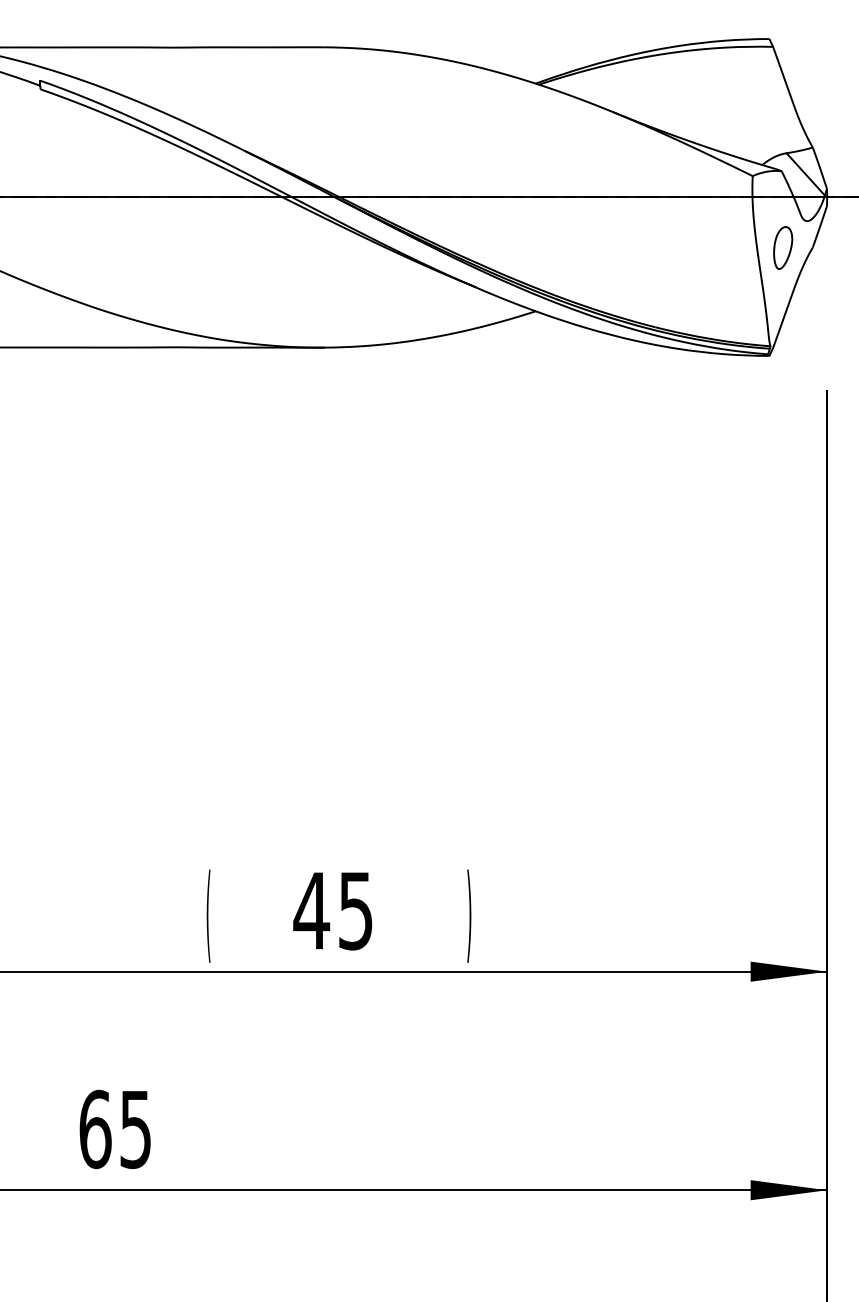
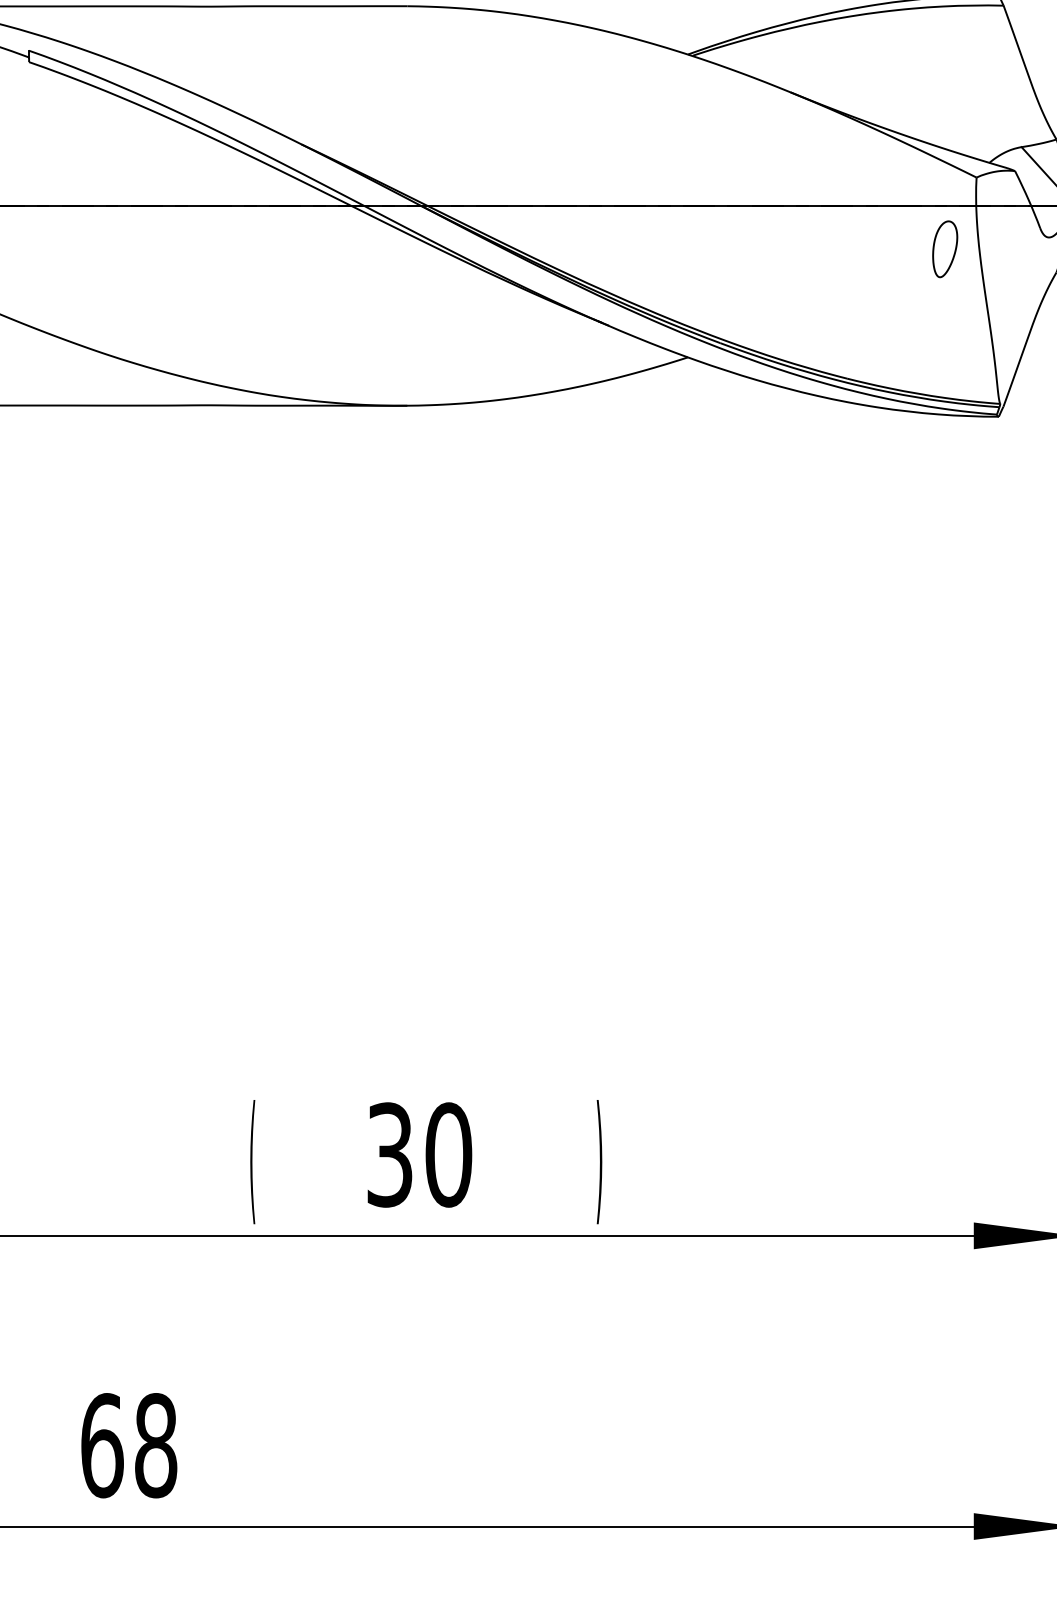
part: (783, 247) -> (945, 248), moved
text: (333, 910) -> (418, 1154), 45 -> 30
text: (135, 1129) -> (155, 1445), 65 -> 68

